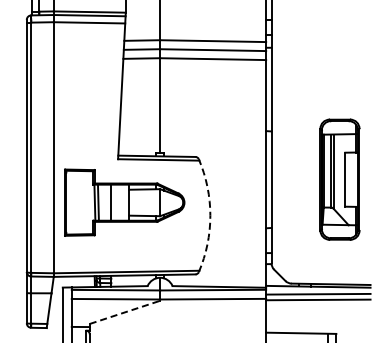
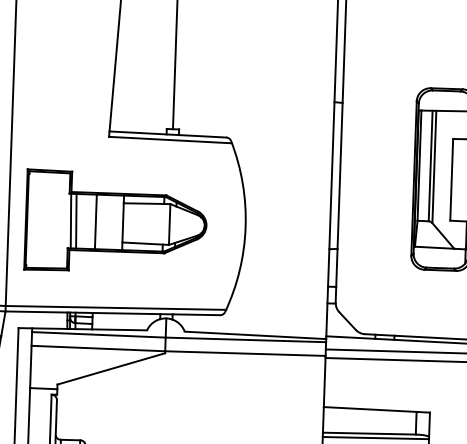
part: (124, 202) -> (115, 222), moved
arc: (210, 215) -> (245, 226), dashed -> solid
line: (125, 312) -> (112, 369), dashed -> solid

